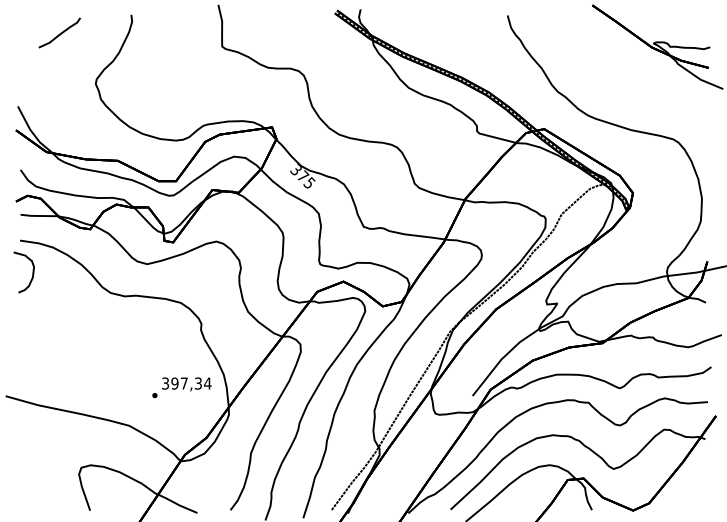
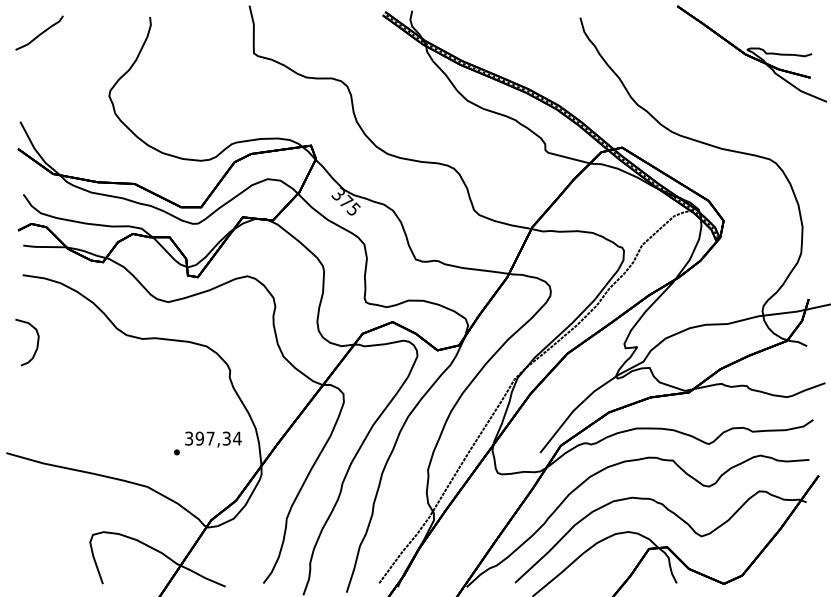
curve: (60, 32) -> (40, 32), moved
curve: (32, 272) -> (36, 342), moved

